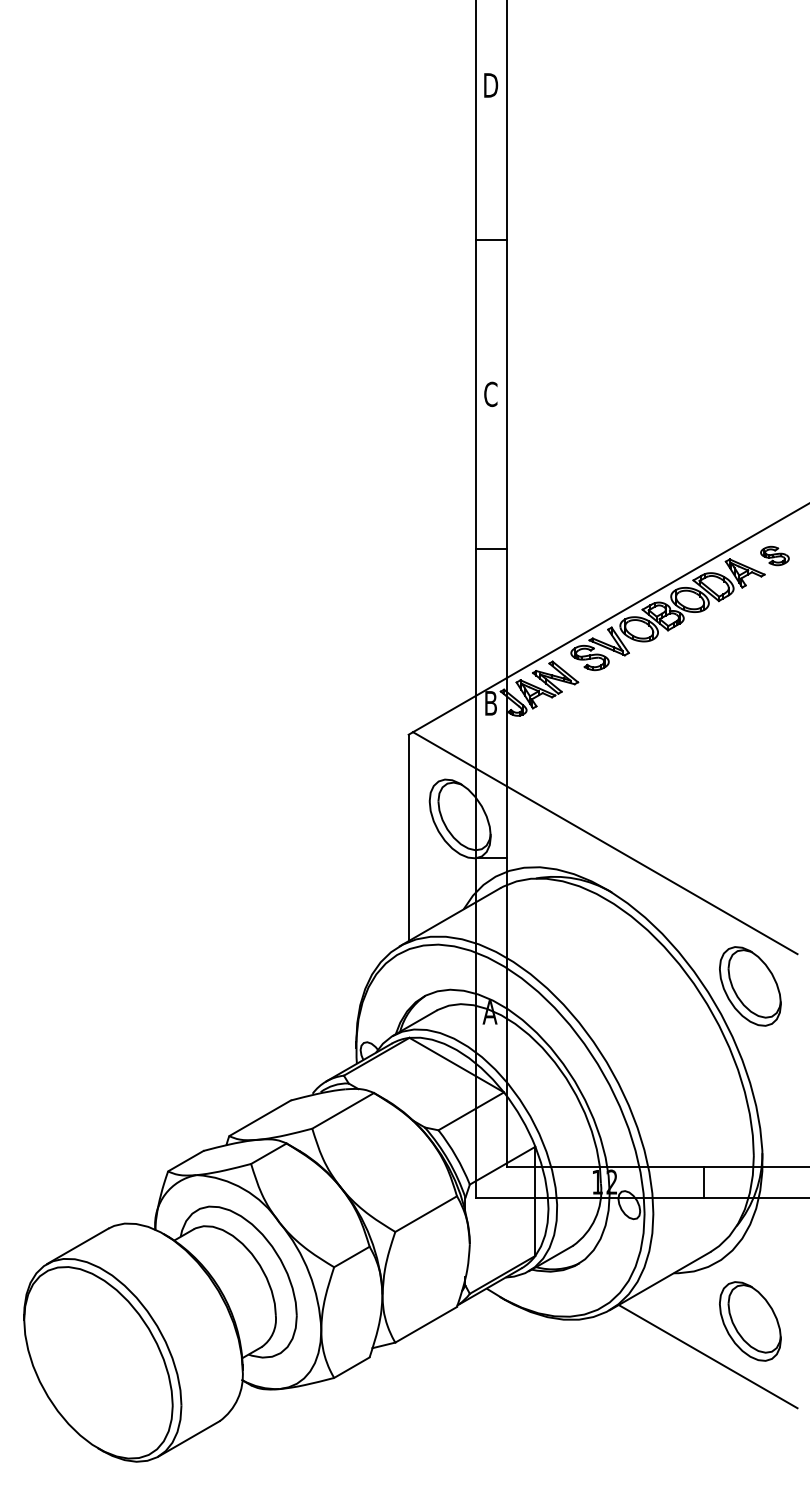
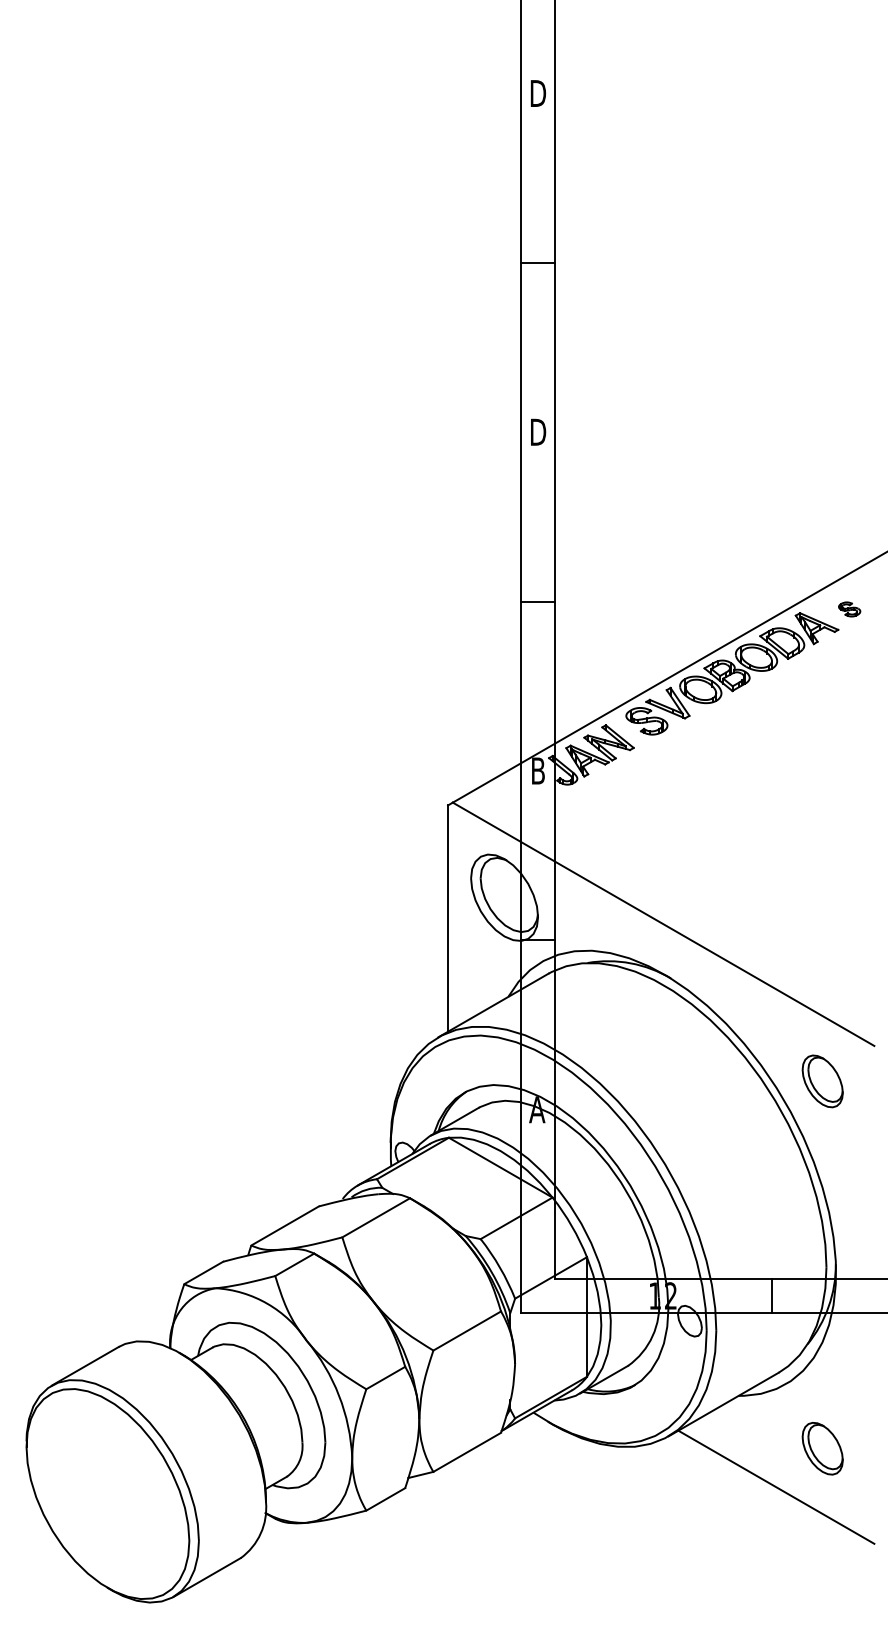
text: (491, 394) -> (538, 432), C -> D
part: (774, 555) -> (849, 608), size x0.7
part: (750, 986) -> (822, 1081), size x0.6
part: (750, 1321) -> (822, 1448), size x0.6

